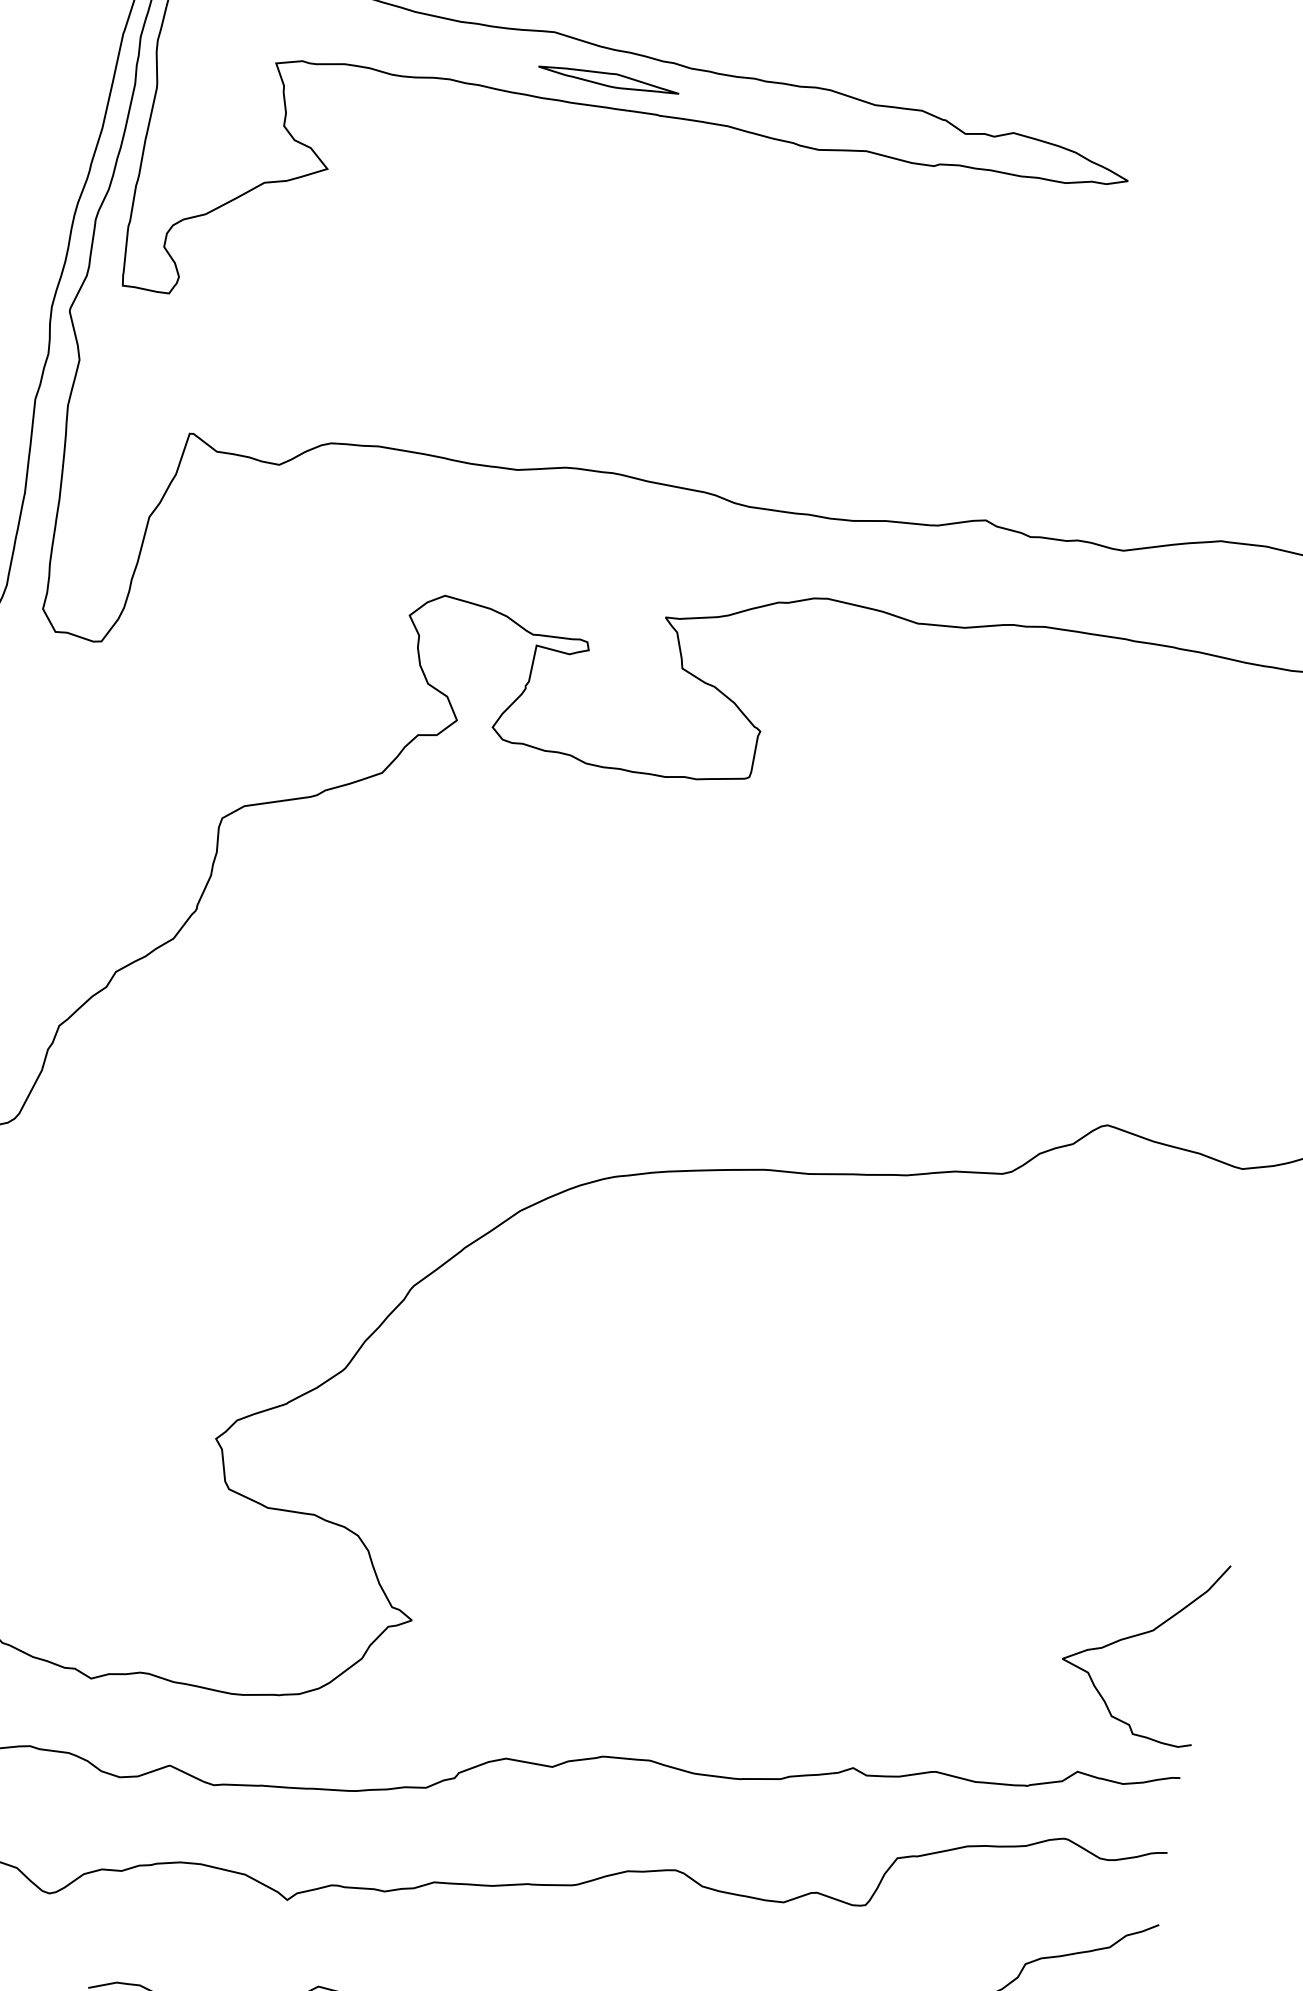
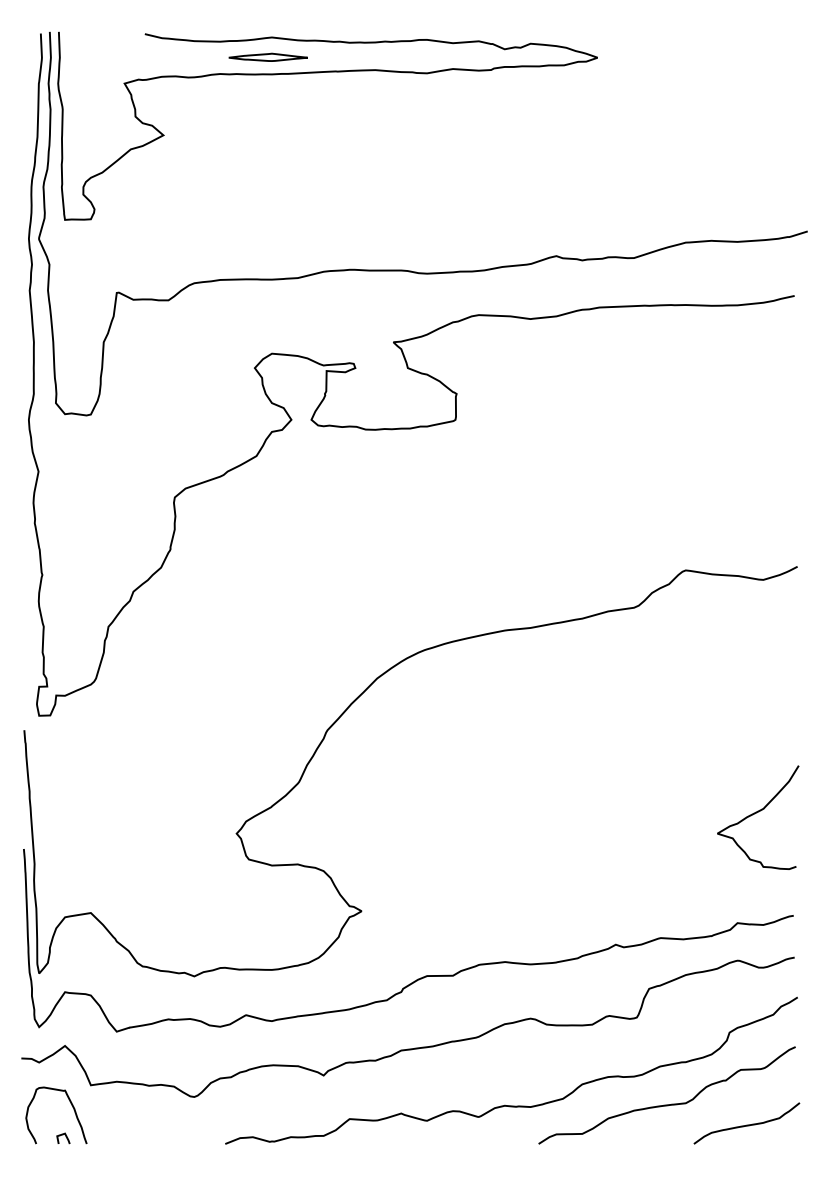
part: (607, 77) -> (267, 56), moved
curve: (1138, 1636) -> (756, 813), moved

